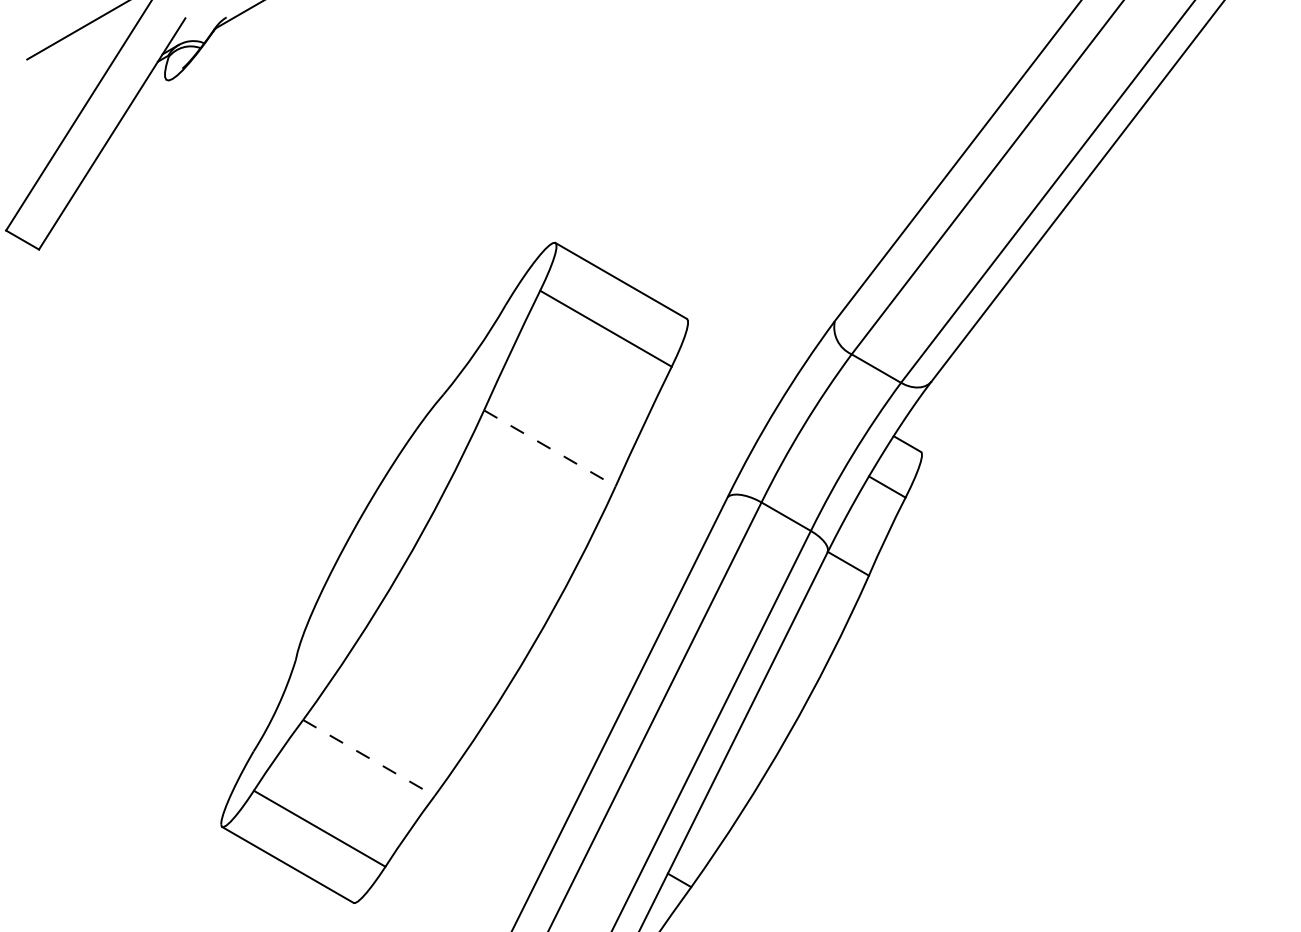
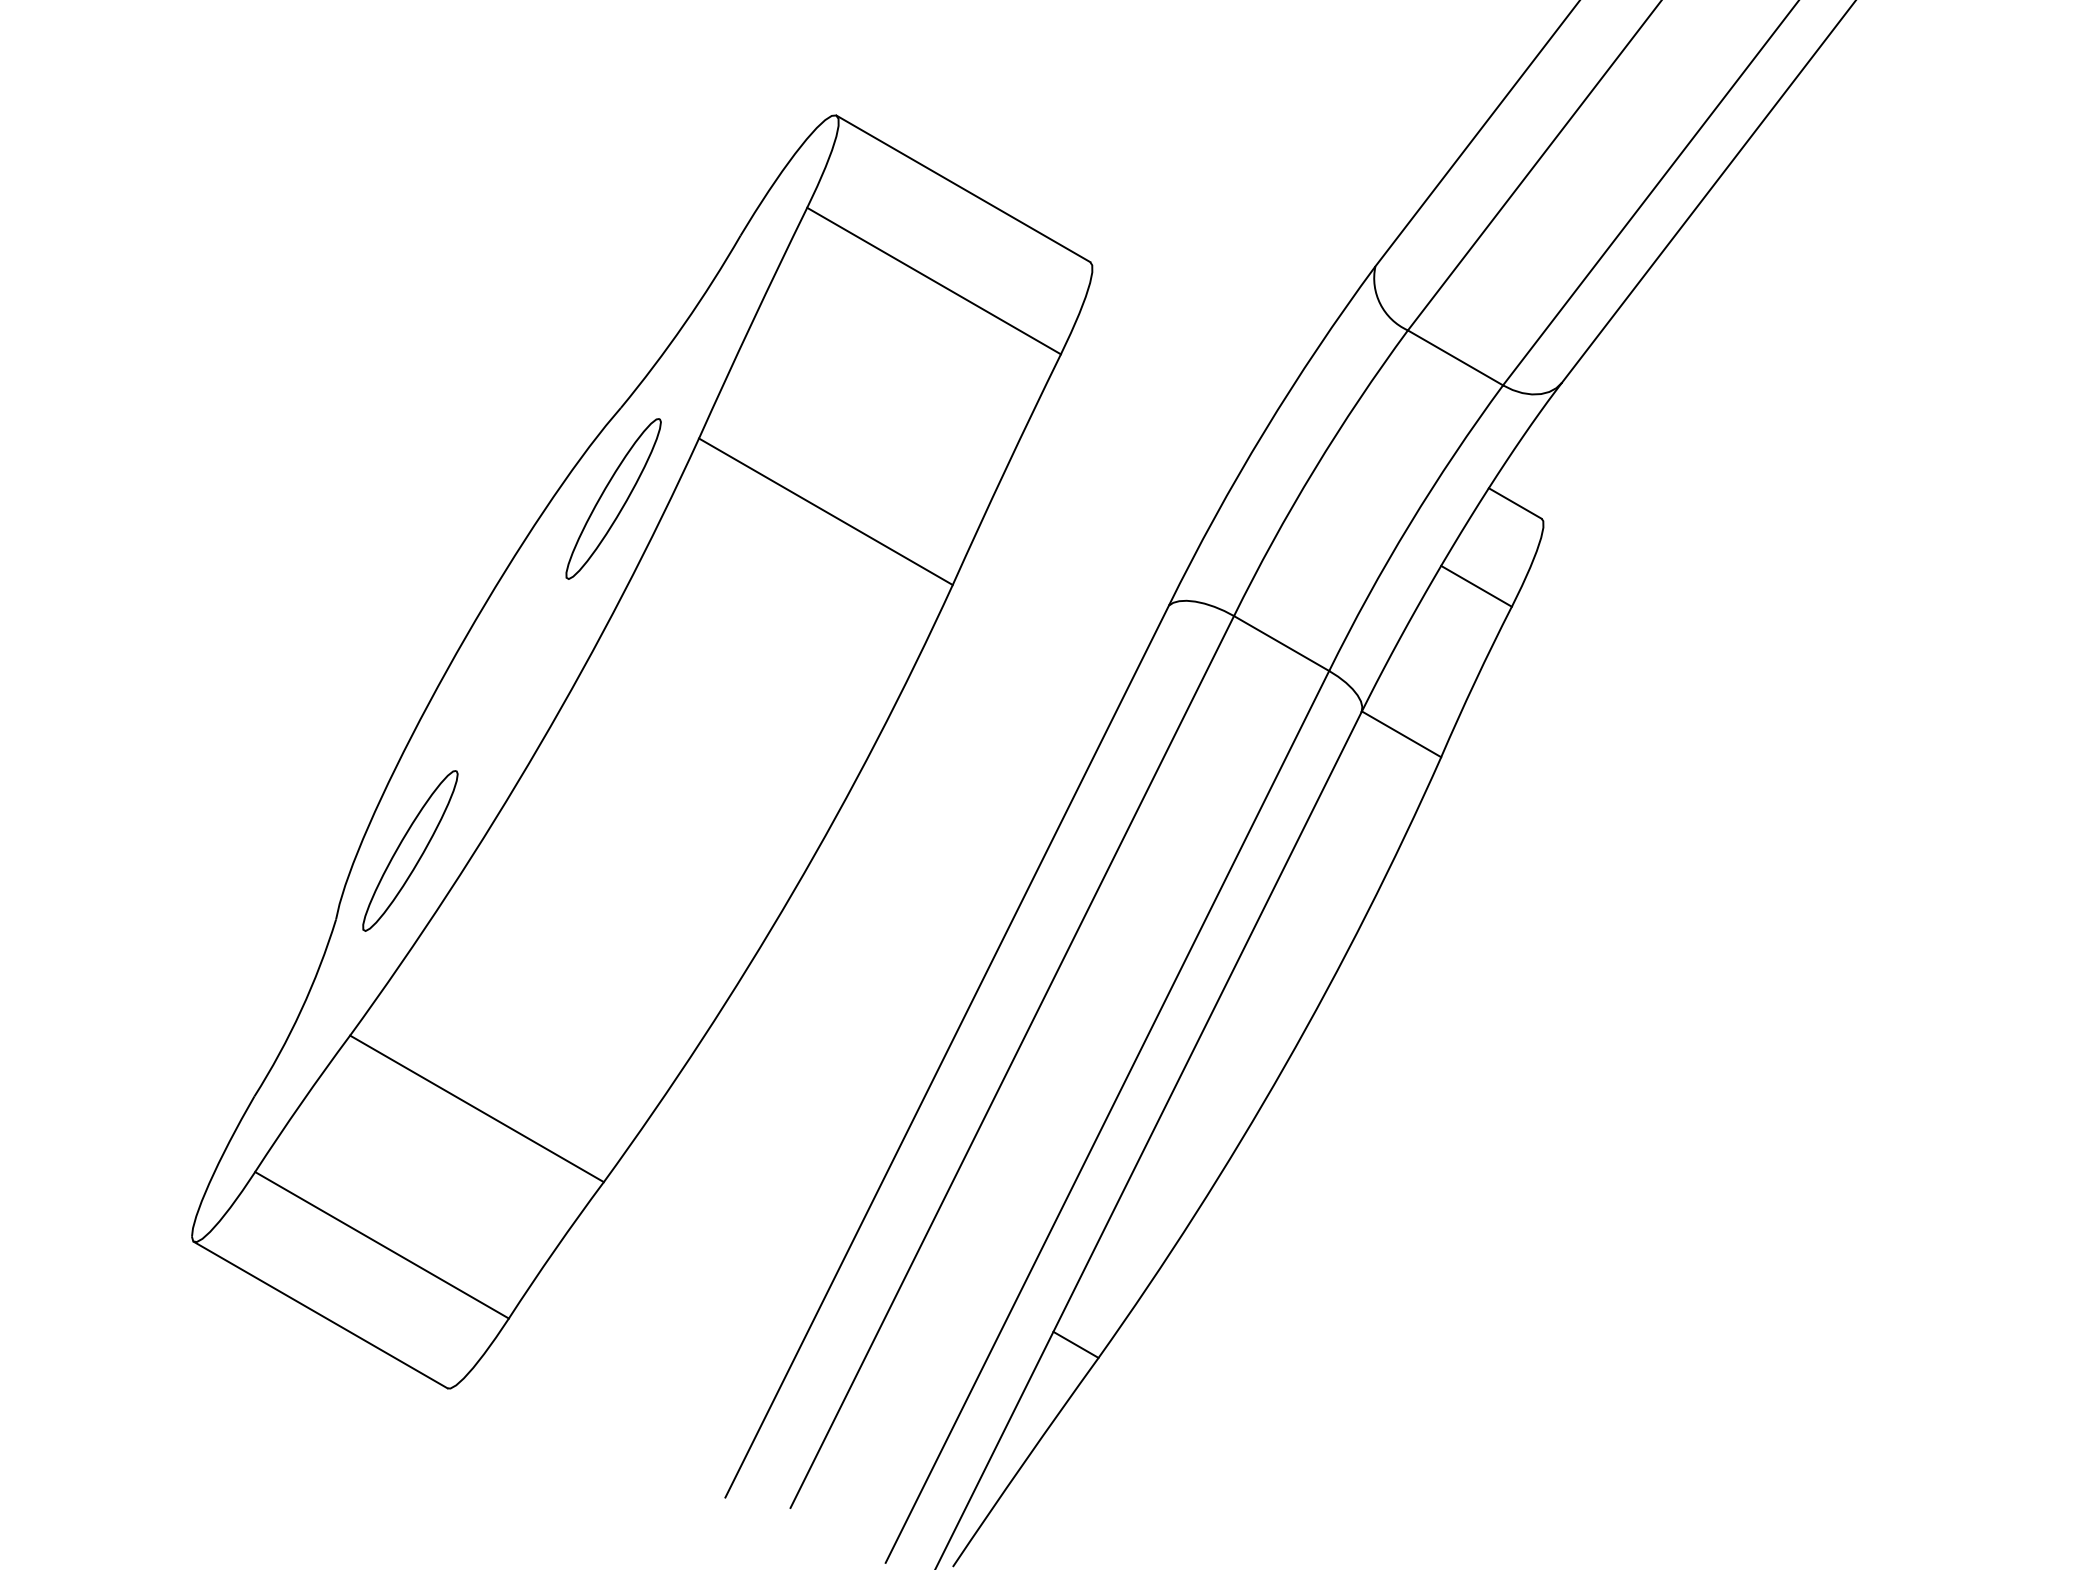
part: (439, 441) -> (613, 498), added
line: (549, 448) -> (825, 511), dashed -> solid
part: (334, 624) -> (410, 851), added
line: (368, 758) -> (476, 1109), dashed -> solid

